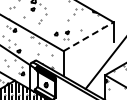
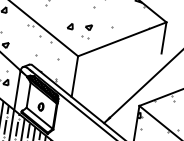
line: (88, 36) -> (122, 38), dashed -> solid

